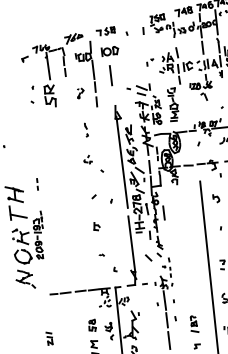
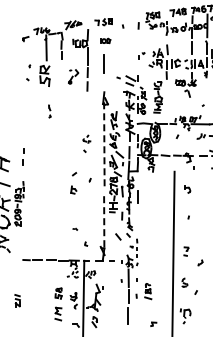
part: (110, 50) -> (105, 40), size x0.6
part: (80, 93) -> (73, 76), size x1.6
part: (86, 130) -> (49, 111), moved
part: (87, 159) -> (86, 138), moved
line: (122, 162) -> (104, 145), solid -> dashed
part: (37, 183) -> (23, 155), size x1.6
part: (96, 225) -> (73, 189), moved
line: (132, 244) -> (104, 222), solid -> dashed
part: (194, 324) -> (148, 291), moved

